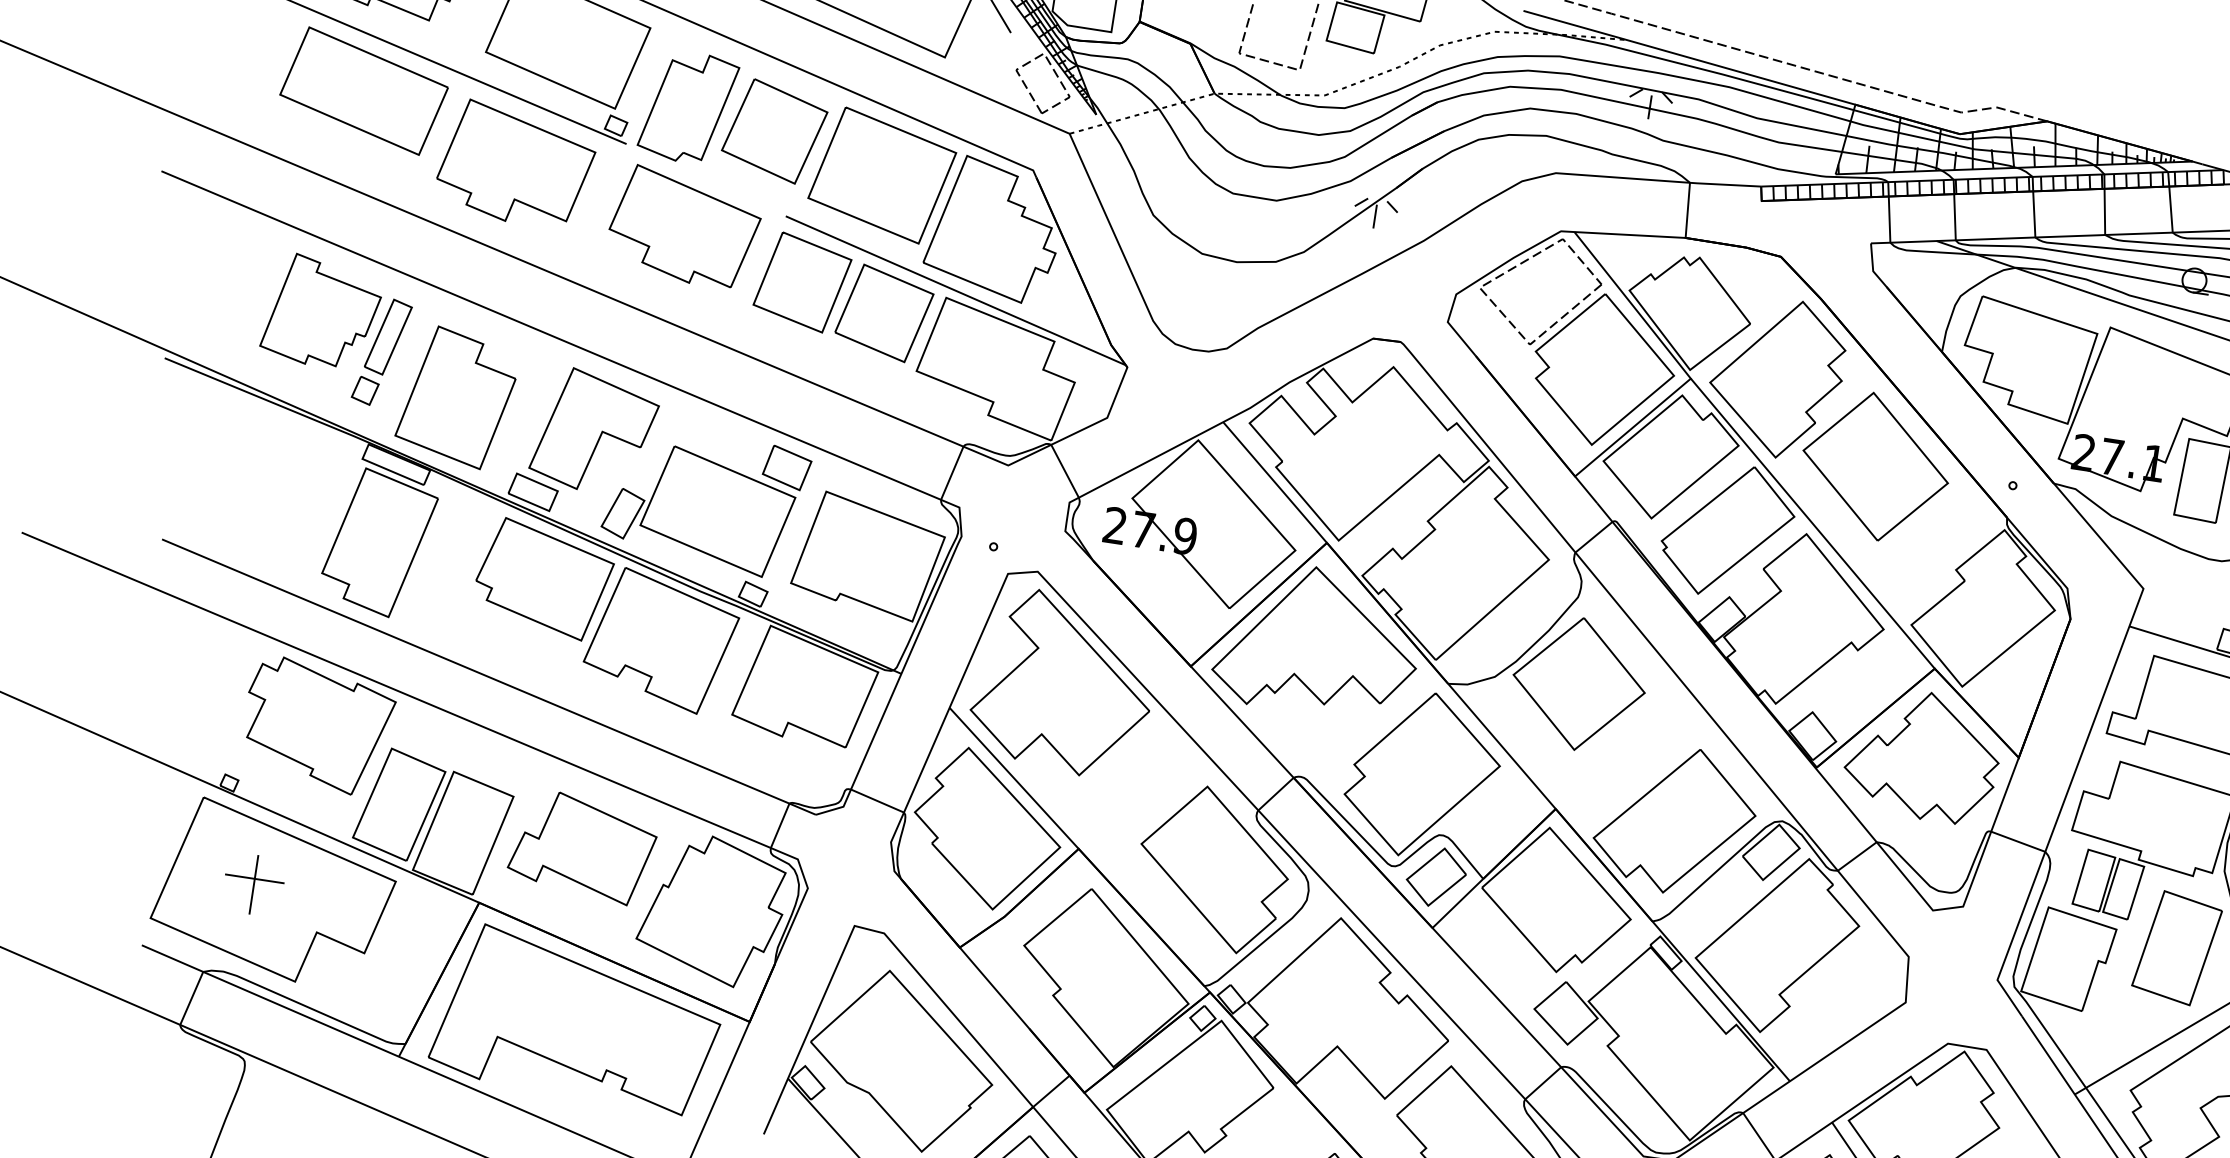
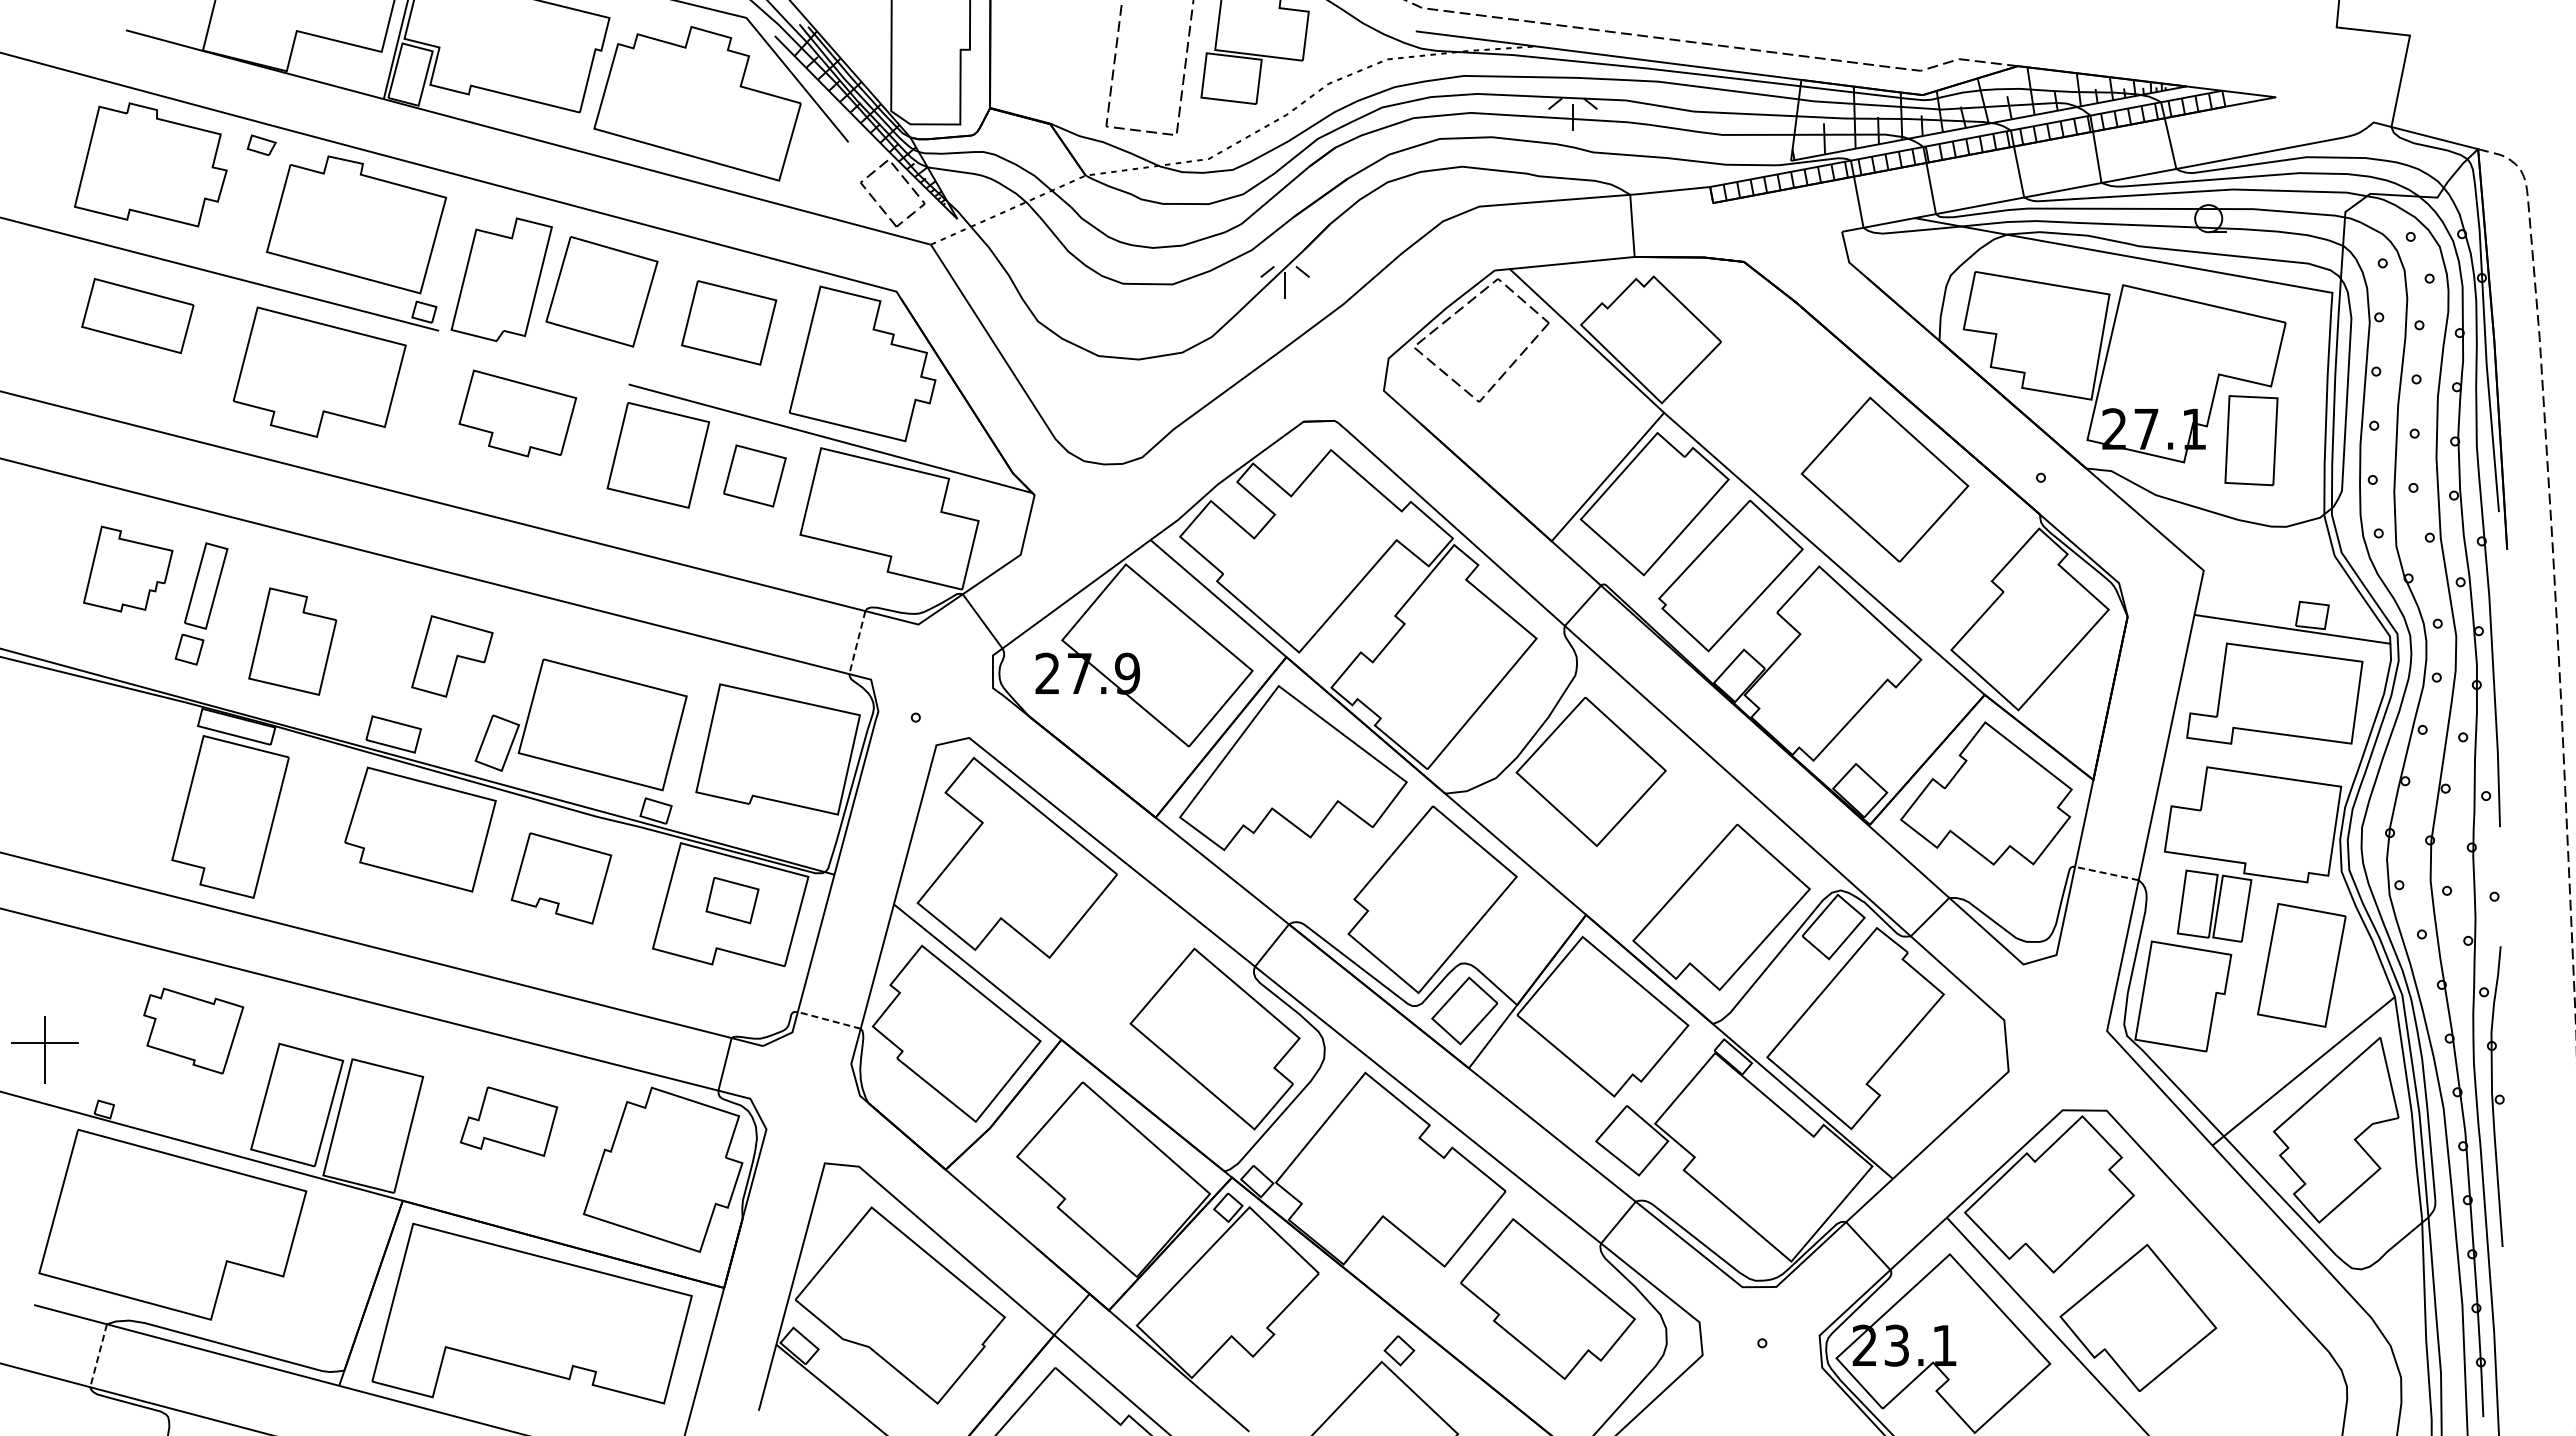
part: (363, 90) -> (137, 315), size x0.6
part: (881, 175) -> (728, 322), size x0.6
part: (684, 227) -> (517, 413), size x0.7
part: (322, 311) -> (128, 568), size x0.7
part: (884, 312) -> (754, 475), size x0.6
part: (1603, 370) -> (1565, 418), removed
part: (1776, 377) -> (1759, 397), removed
part: (456, 397) -> (292, 641), size x0.7
part: (595, 431) -> (452, 656), size x0.6
part: (787, 467) -> (732, 900), moved
line: (952, 473) -> (857, 642), solid -> dashed
part: (661, 640) -> (561, 878), size x0.6
part: (318, 725) -> (193, 1030), size x0.6
line: (877, 801) -> (829, 1020), solid -> dashed
line: (2017, 841) -> (2106, 873), solid -> dashed
part: (582, 847) -> (508, 1121), size x0.6
part: (253, 884) -> (44, 1049), moved
line: (191, 998) -> (98, 1355), solid -> dashed

